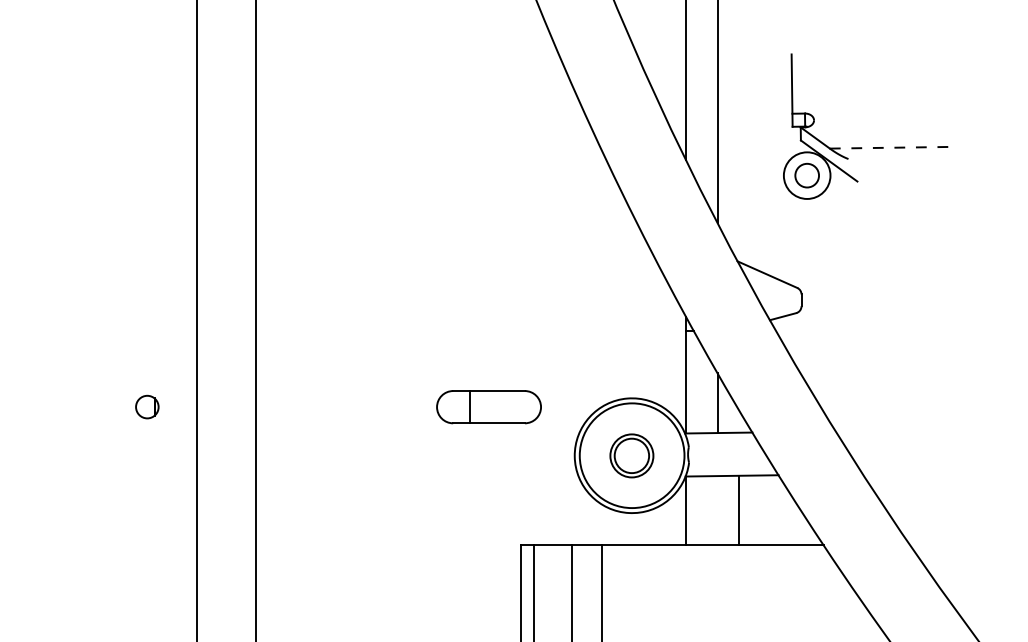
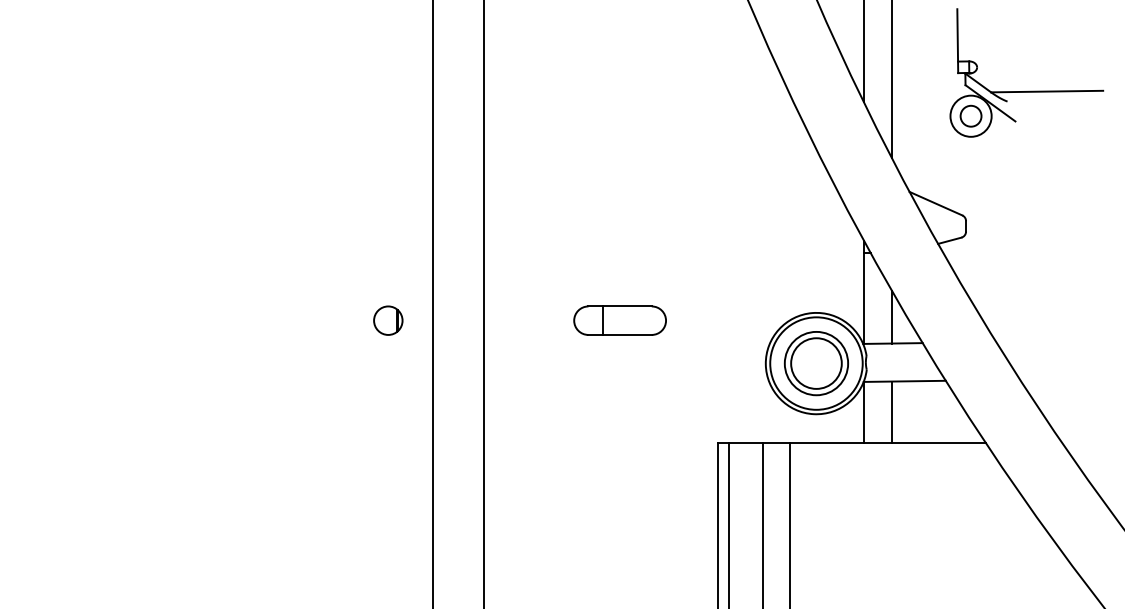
line: (893, 147) -> (1047, 91), dashed -> solid
part: (147, 406) -> (388, 320), size x1.43
part: (488, 406) -> (619, 320), moved
part: (631, 455) -> (815, 363), size x1.67
line: (738, 509) -> (891, 411), moved

